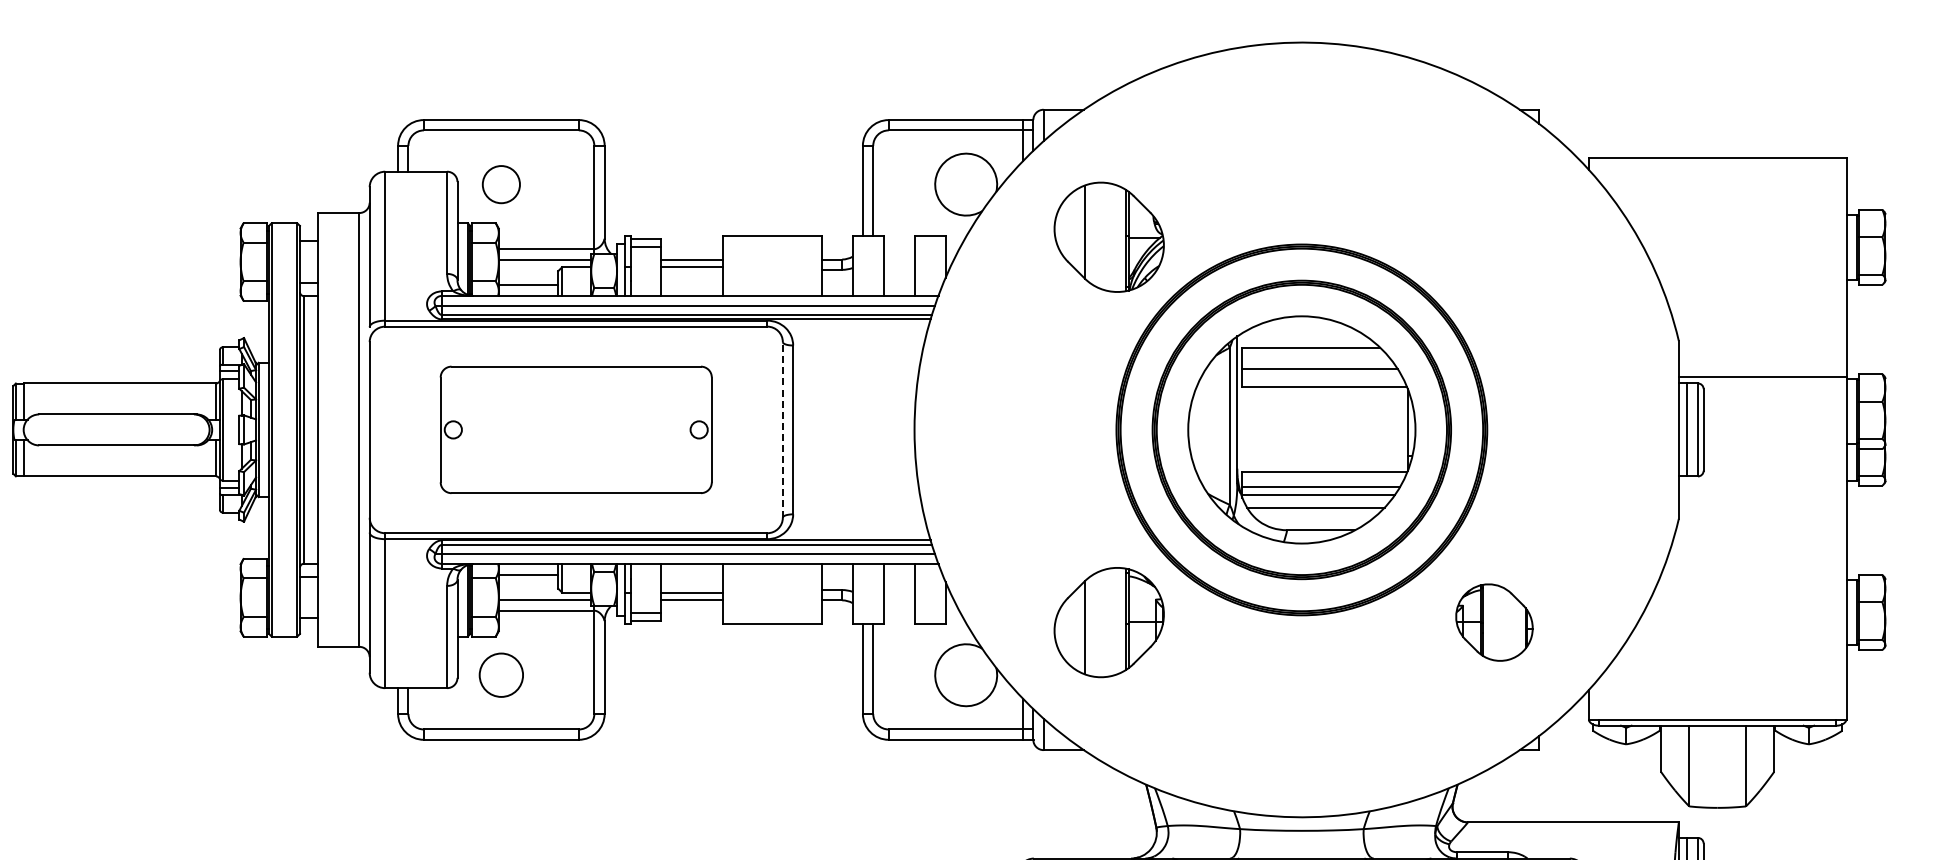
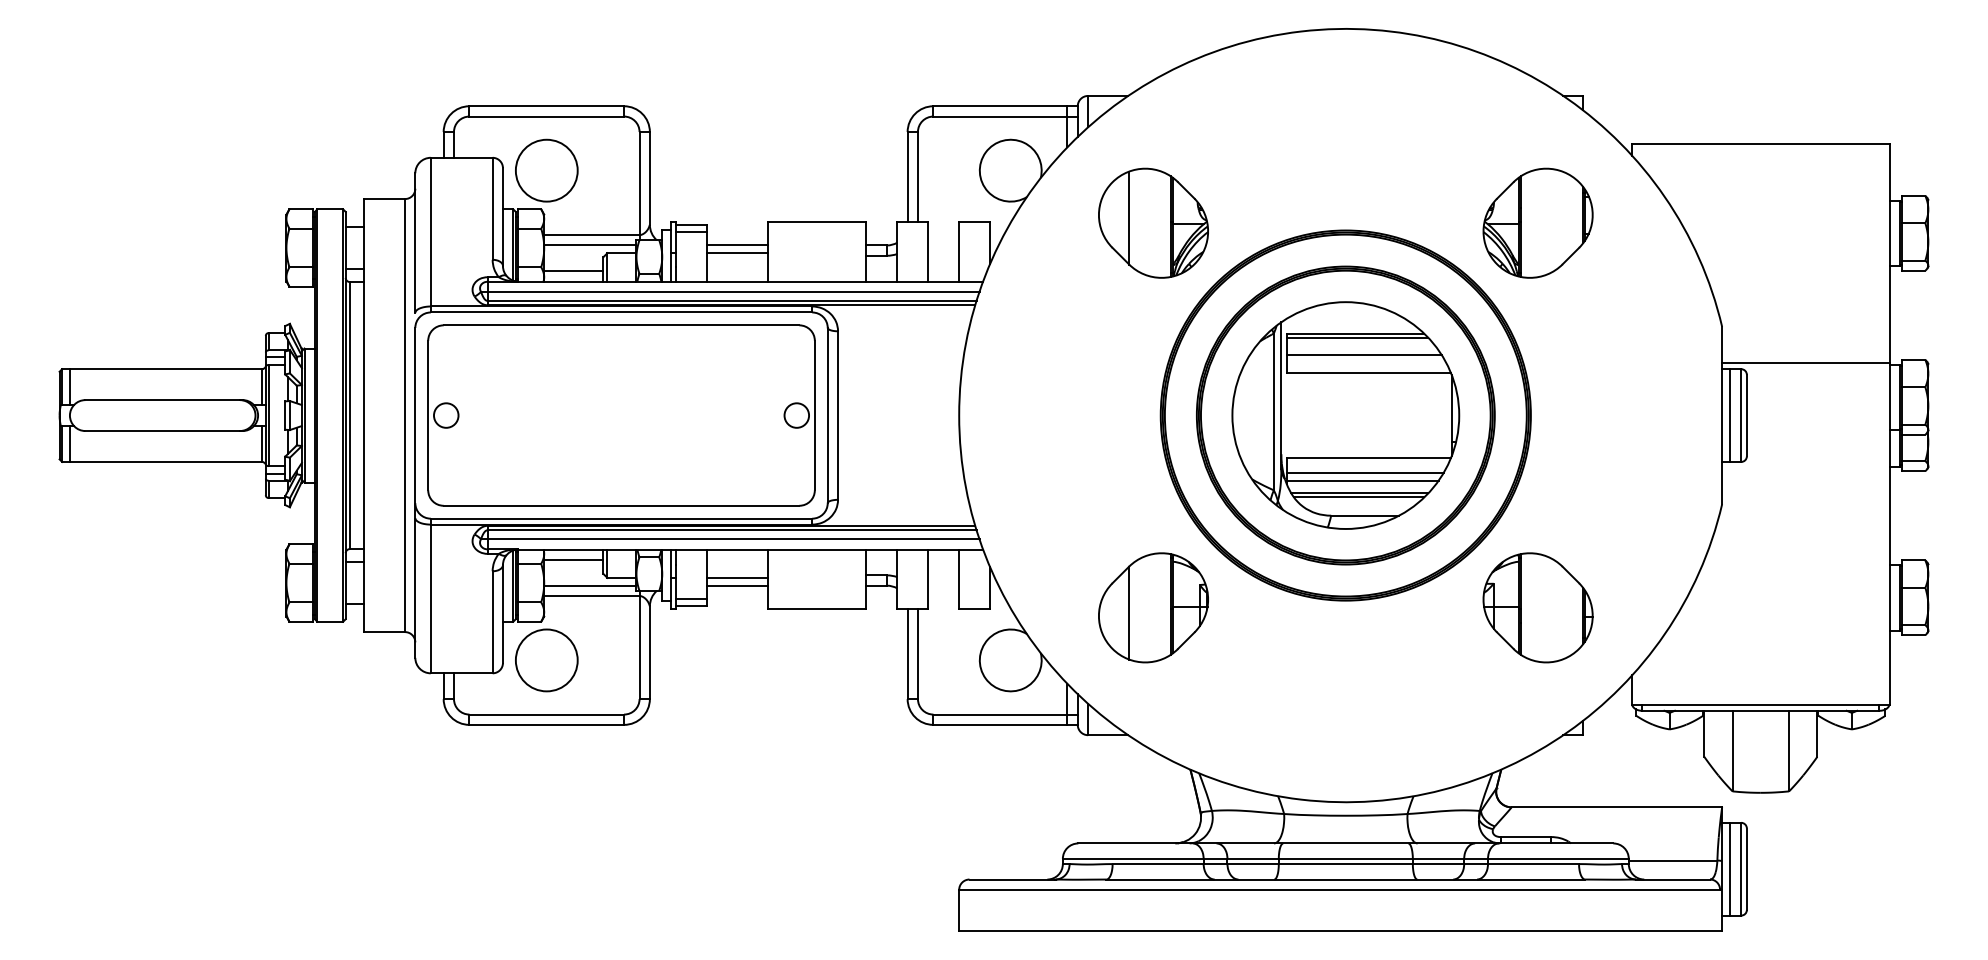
circle: (501, 184) -> (546, 170), size x1.67
part: (1493, 236) -> (1537, 222), added
line: (1313, 351) -> (1357, 337), added
part: (576, 429) -> (621, 415), size x1.43
line: (782, 429) -> (827, 415), dashed -> solid
line: (1314, 512) -> (1358, 497), added
part: (1493, 622) -> (1537, 607), size x1.43
circle: (501, 675) -> (546, 660), size x1.43

